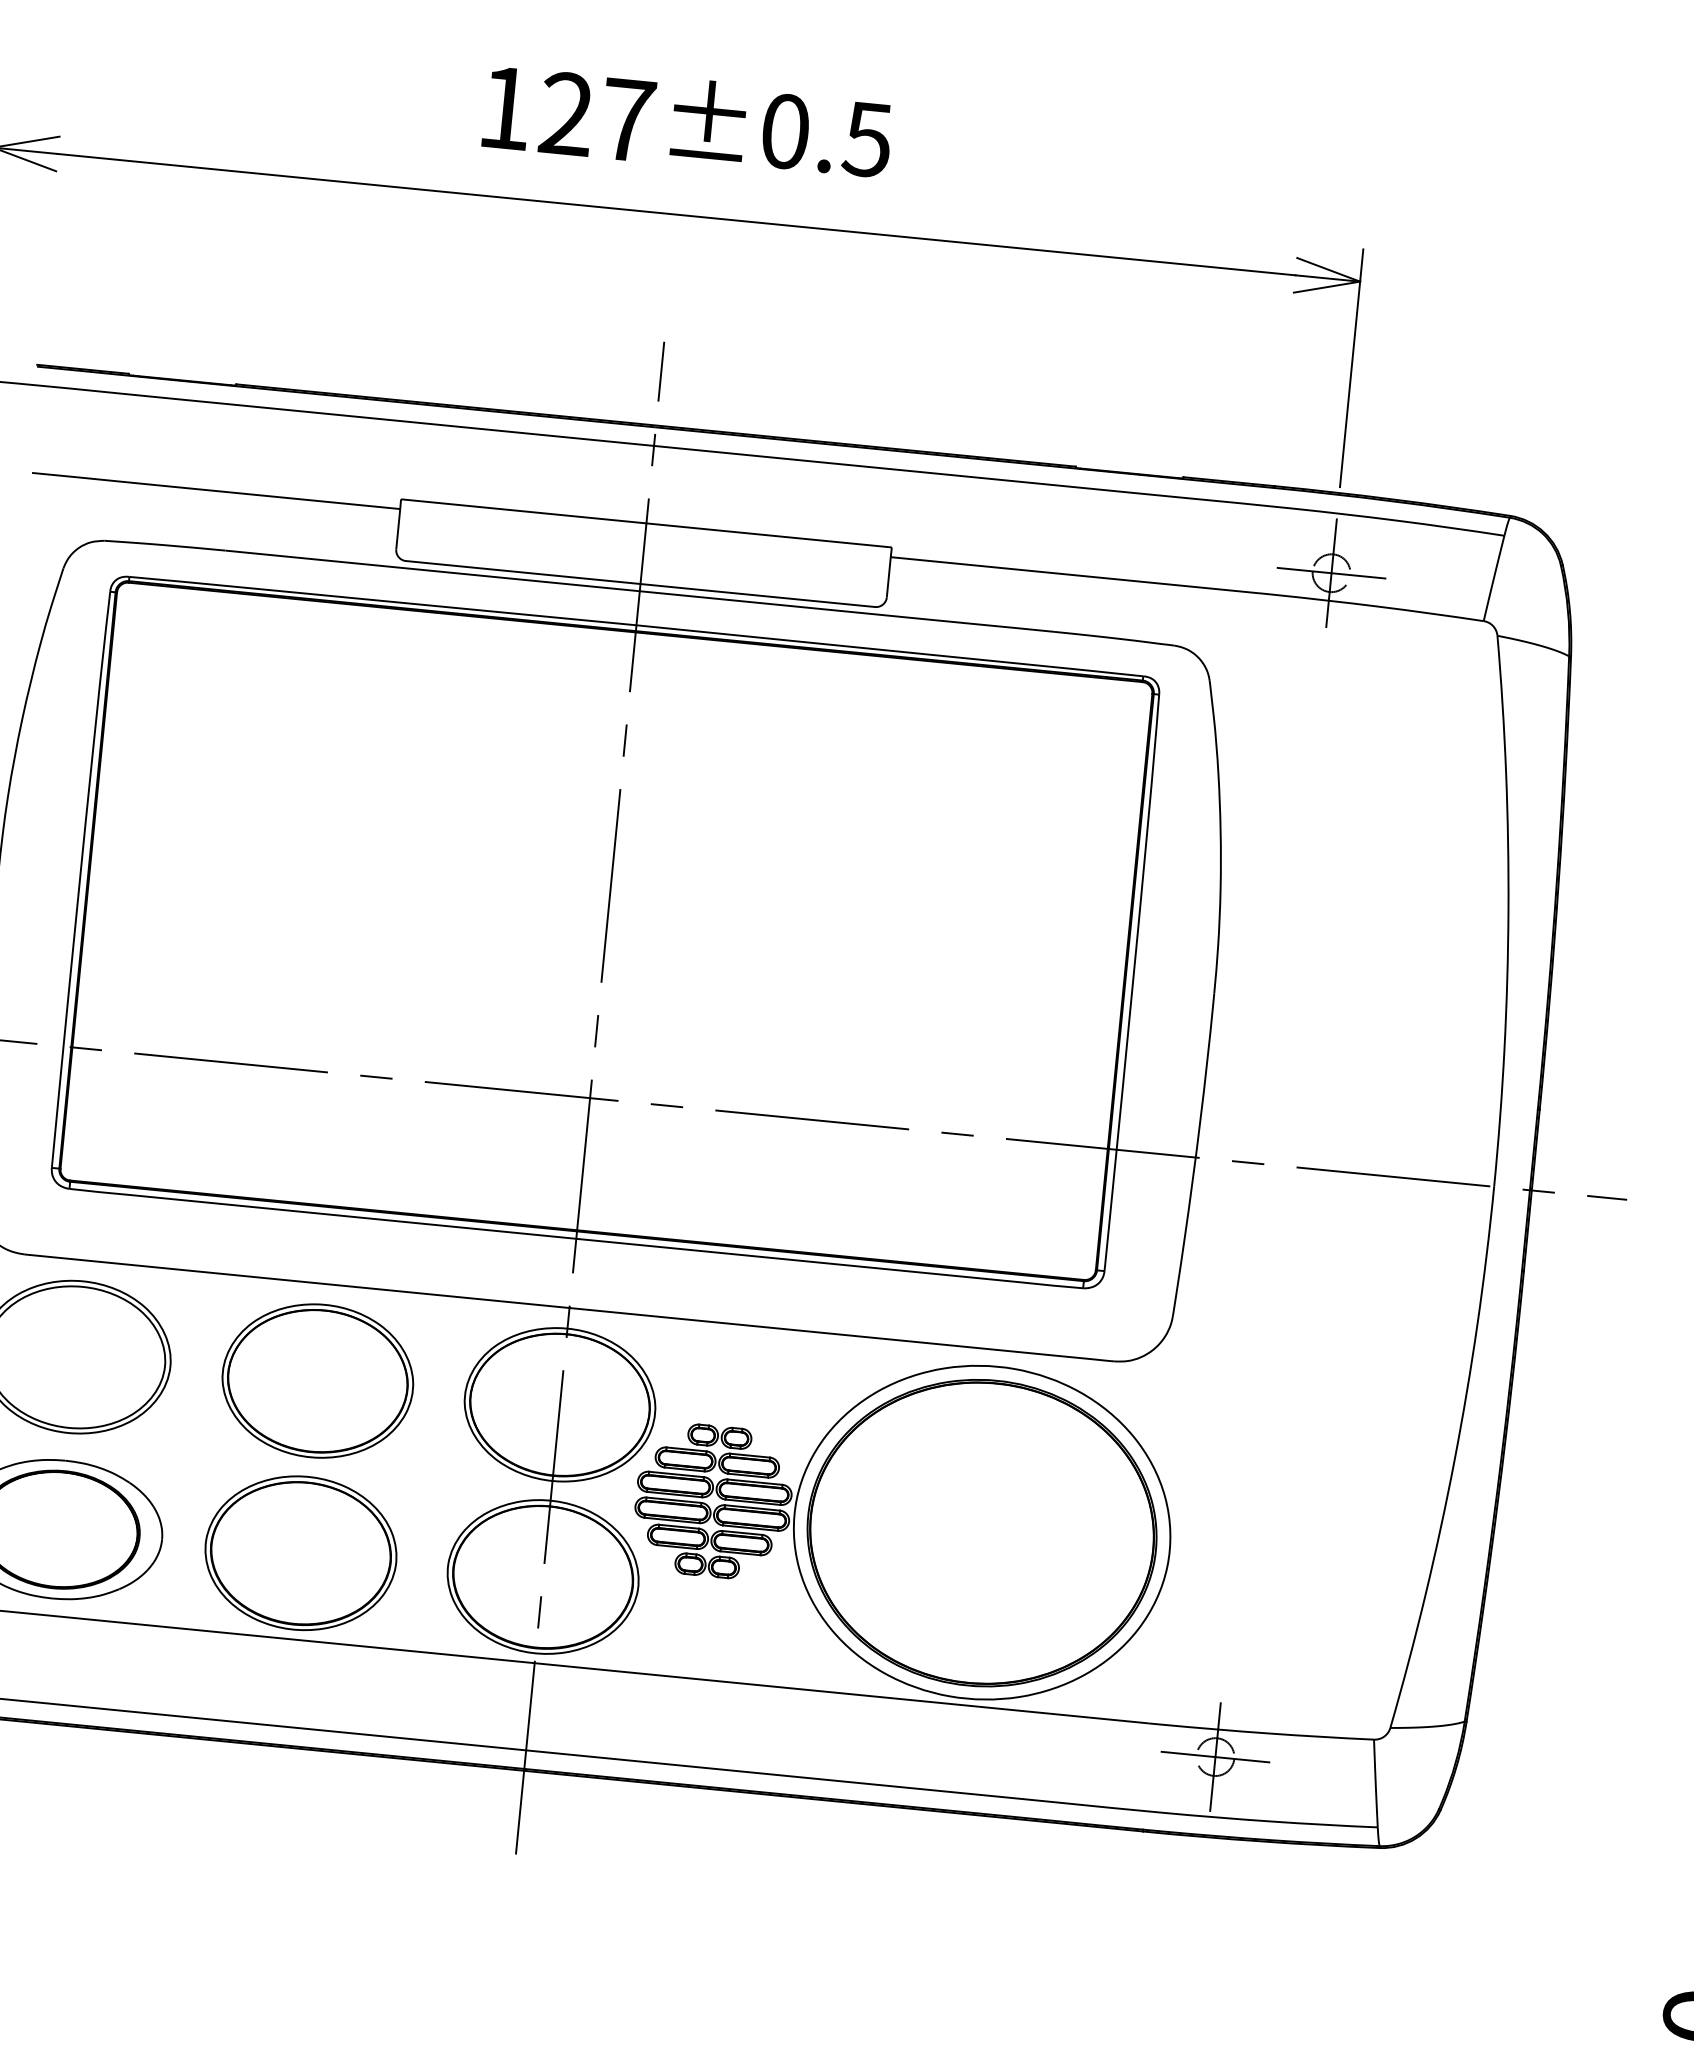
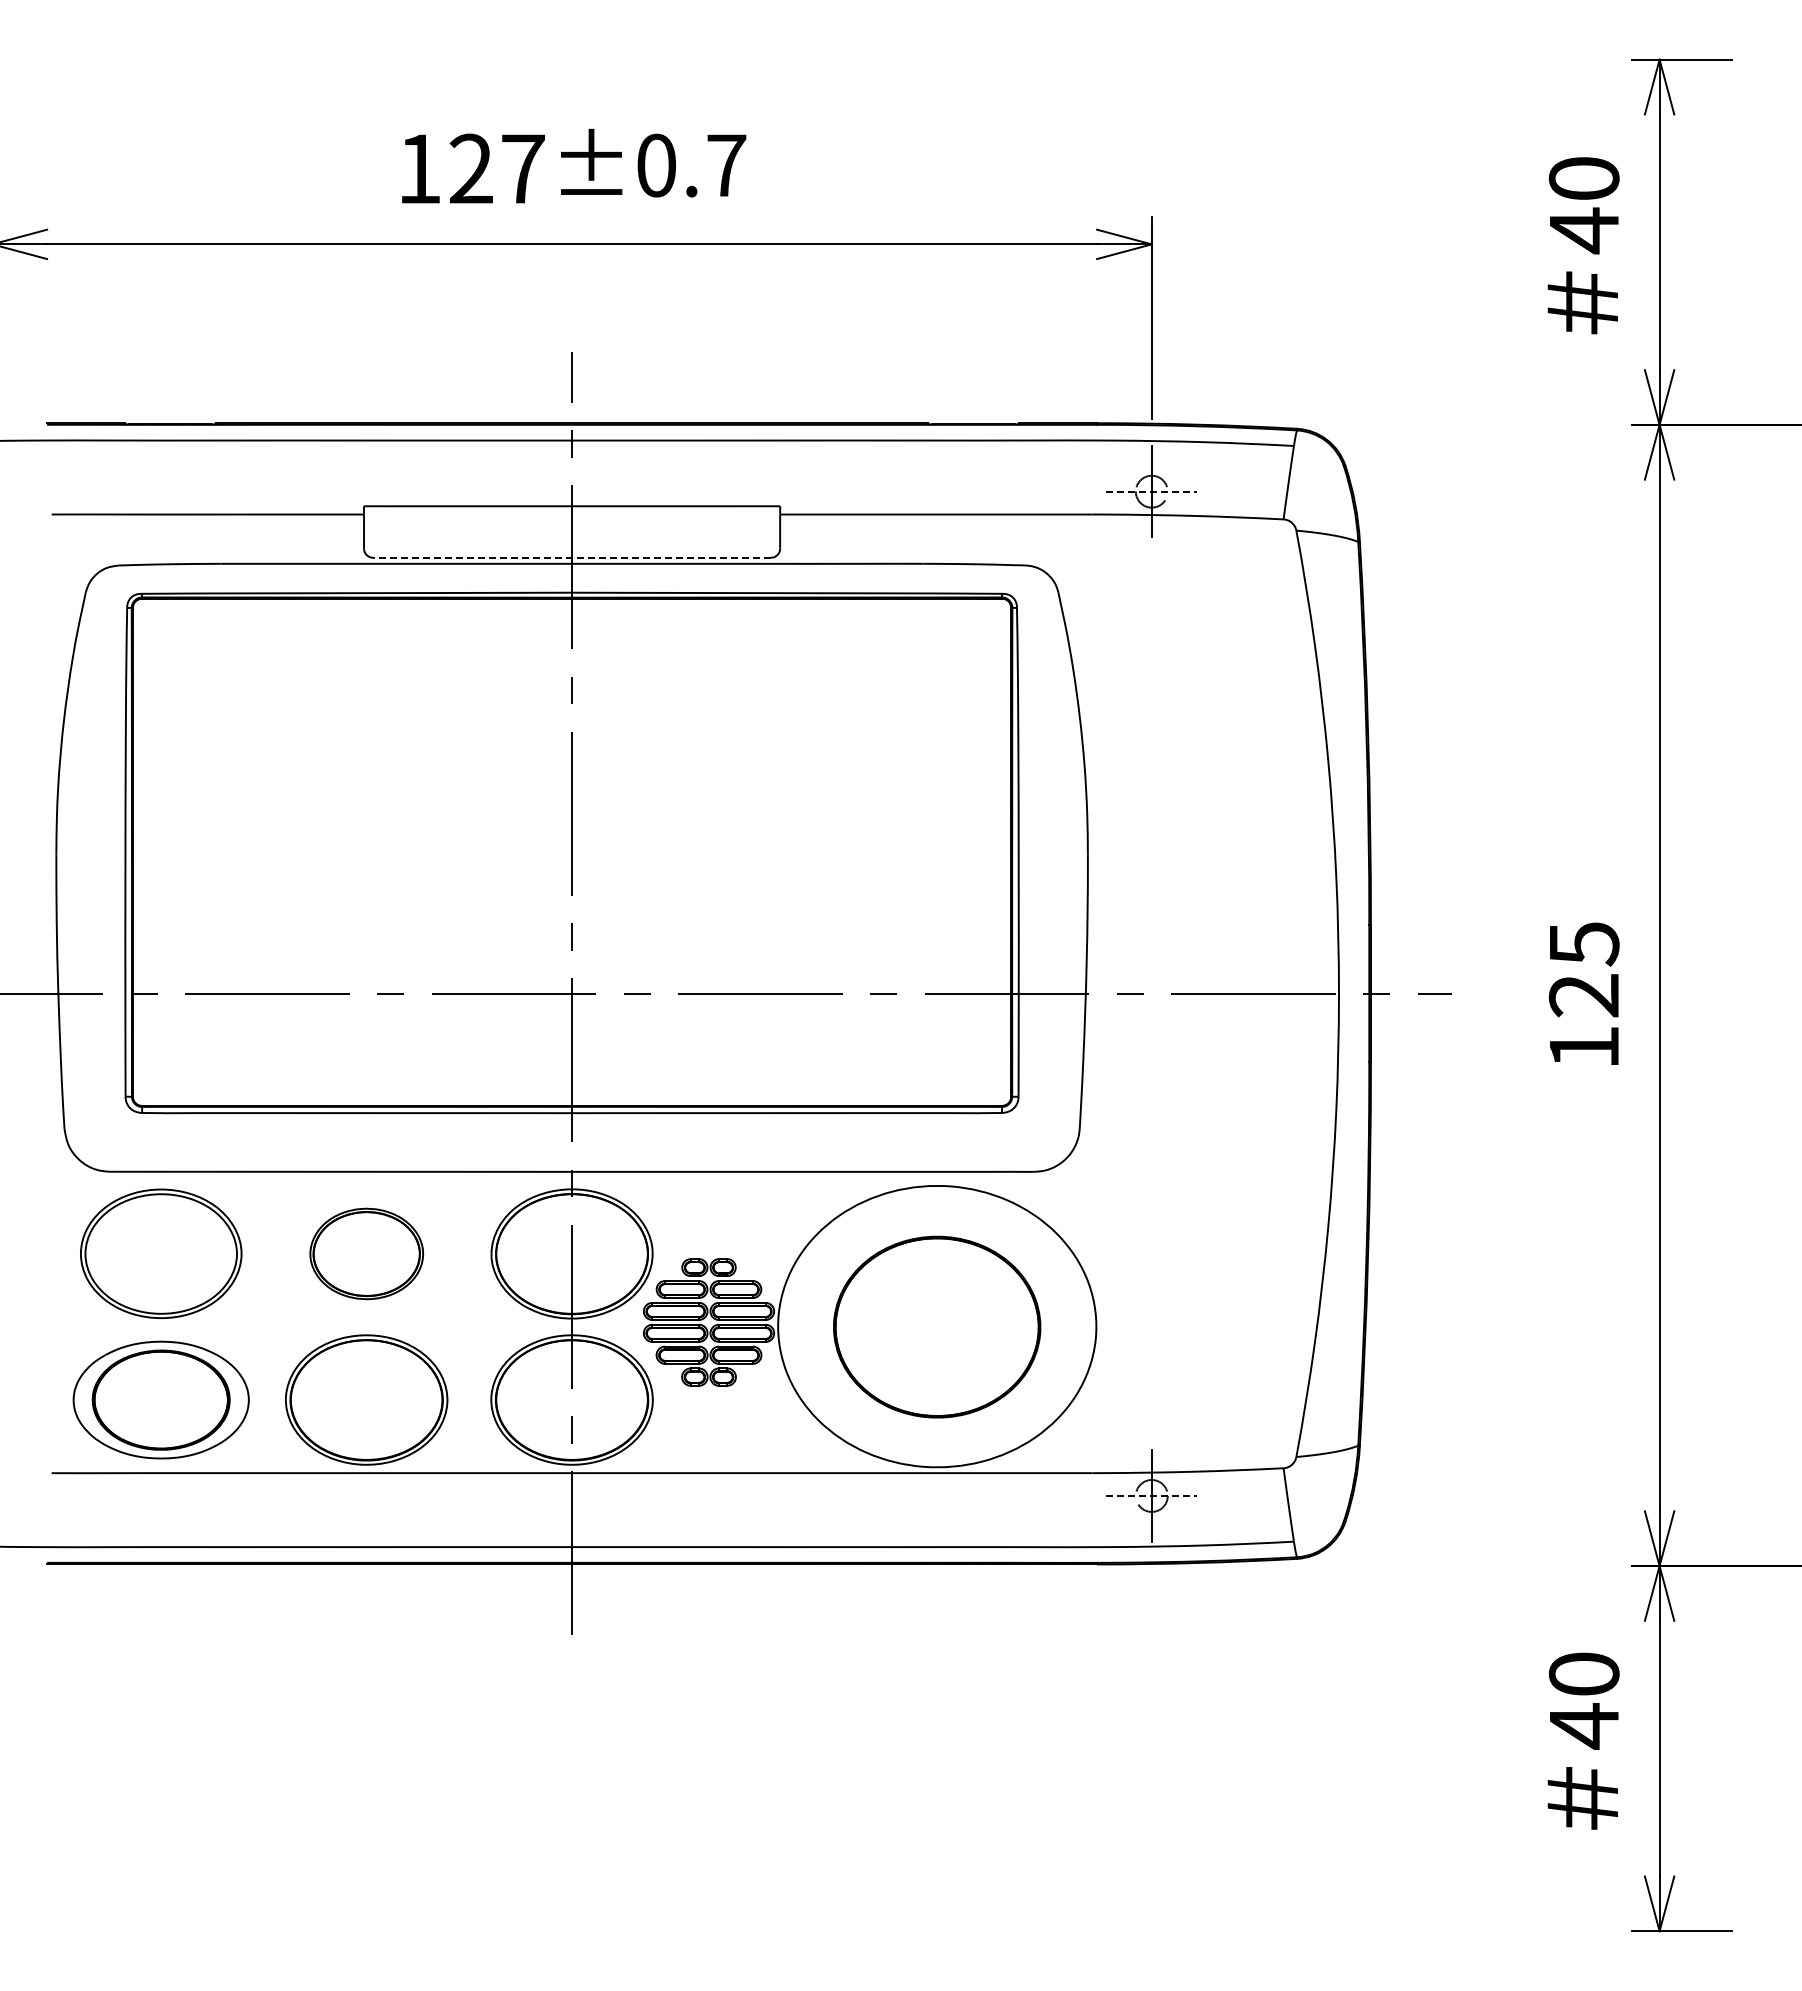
text: (867, 139) -> (726, 165), ±0.5 -> ±0.7
line: (1331, 572) -> (1151, 491), solid -> dashed
line: (639, 583) -> (571, 557), solid -> dashed
part: (317, 1380) -> (366, 1253), size x0.7
part: (981, 1533) -> (936, 1327), size x0.7
line: (1215, 1756) -> (1151, 1495), solid -> dashed

